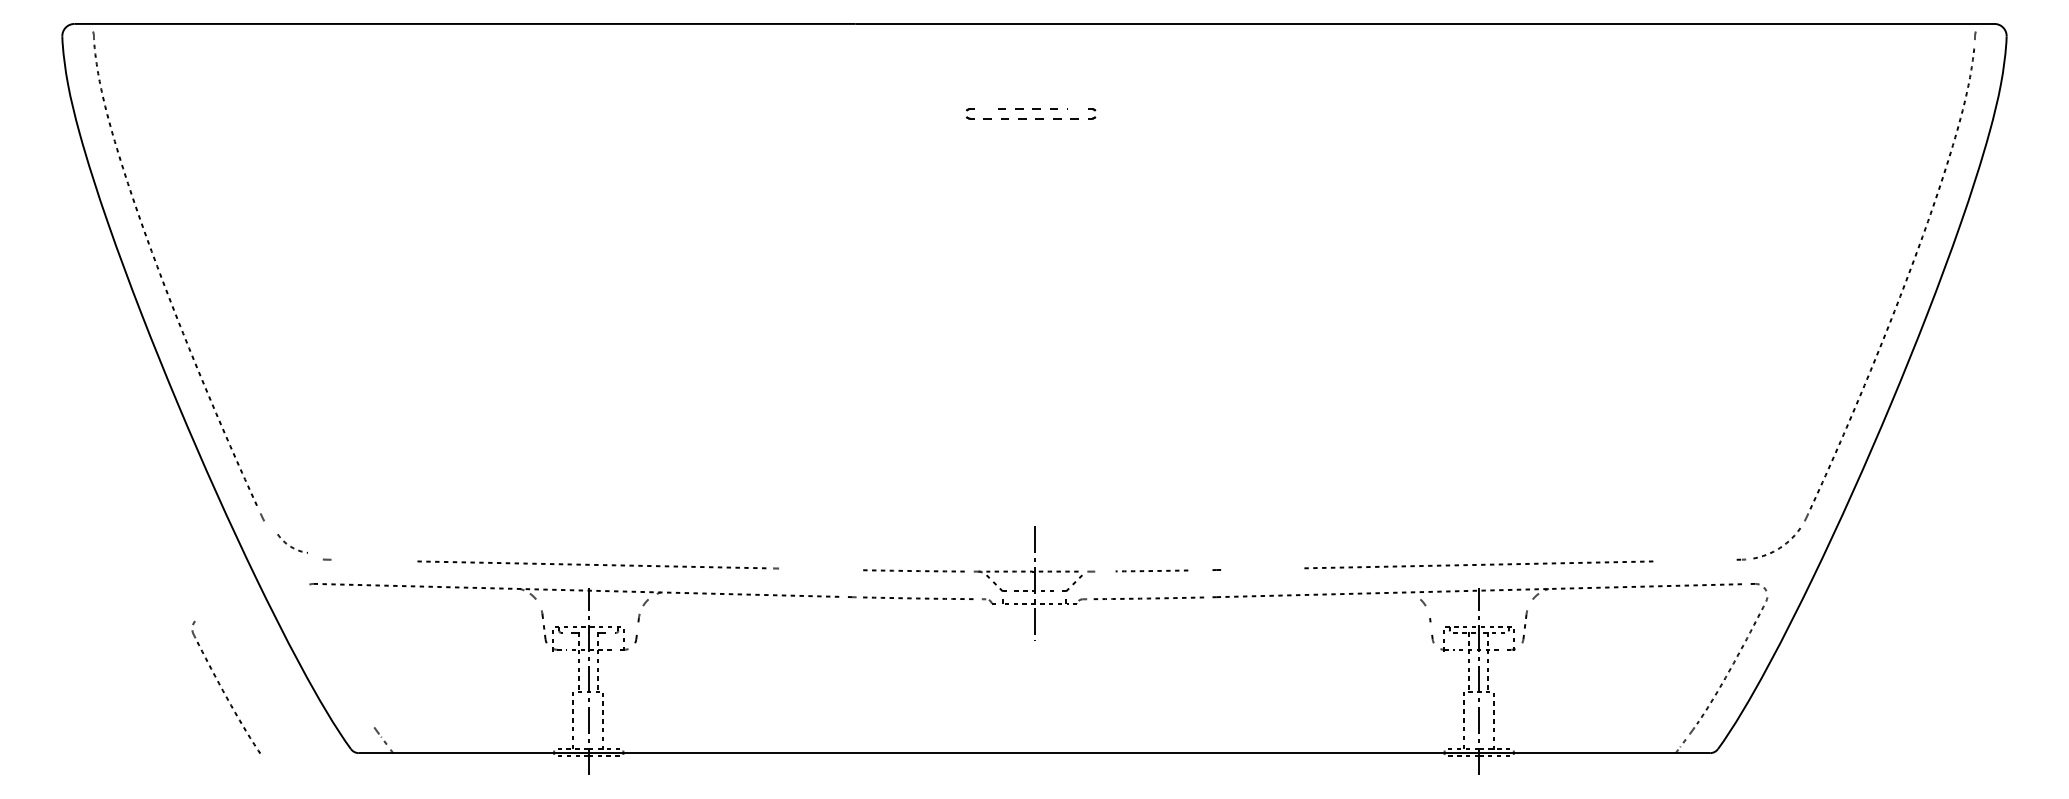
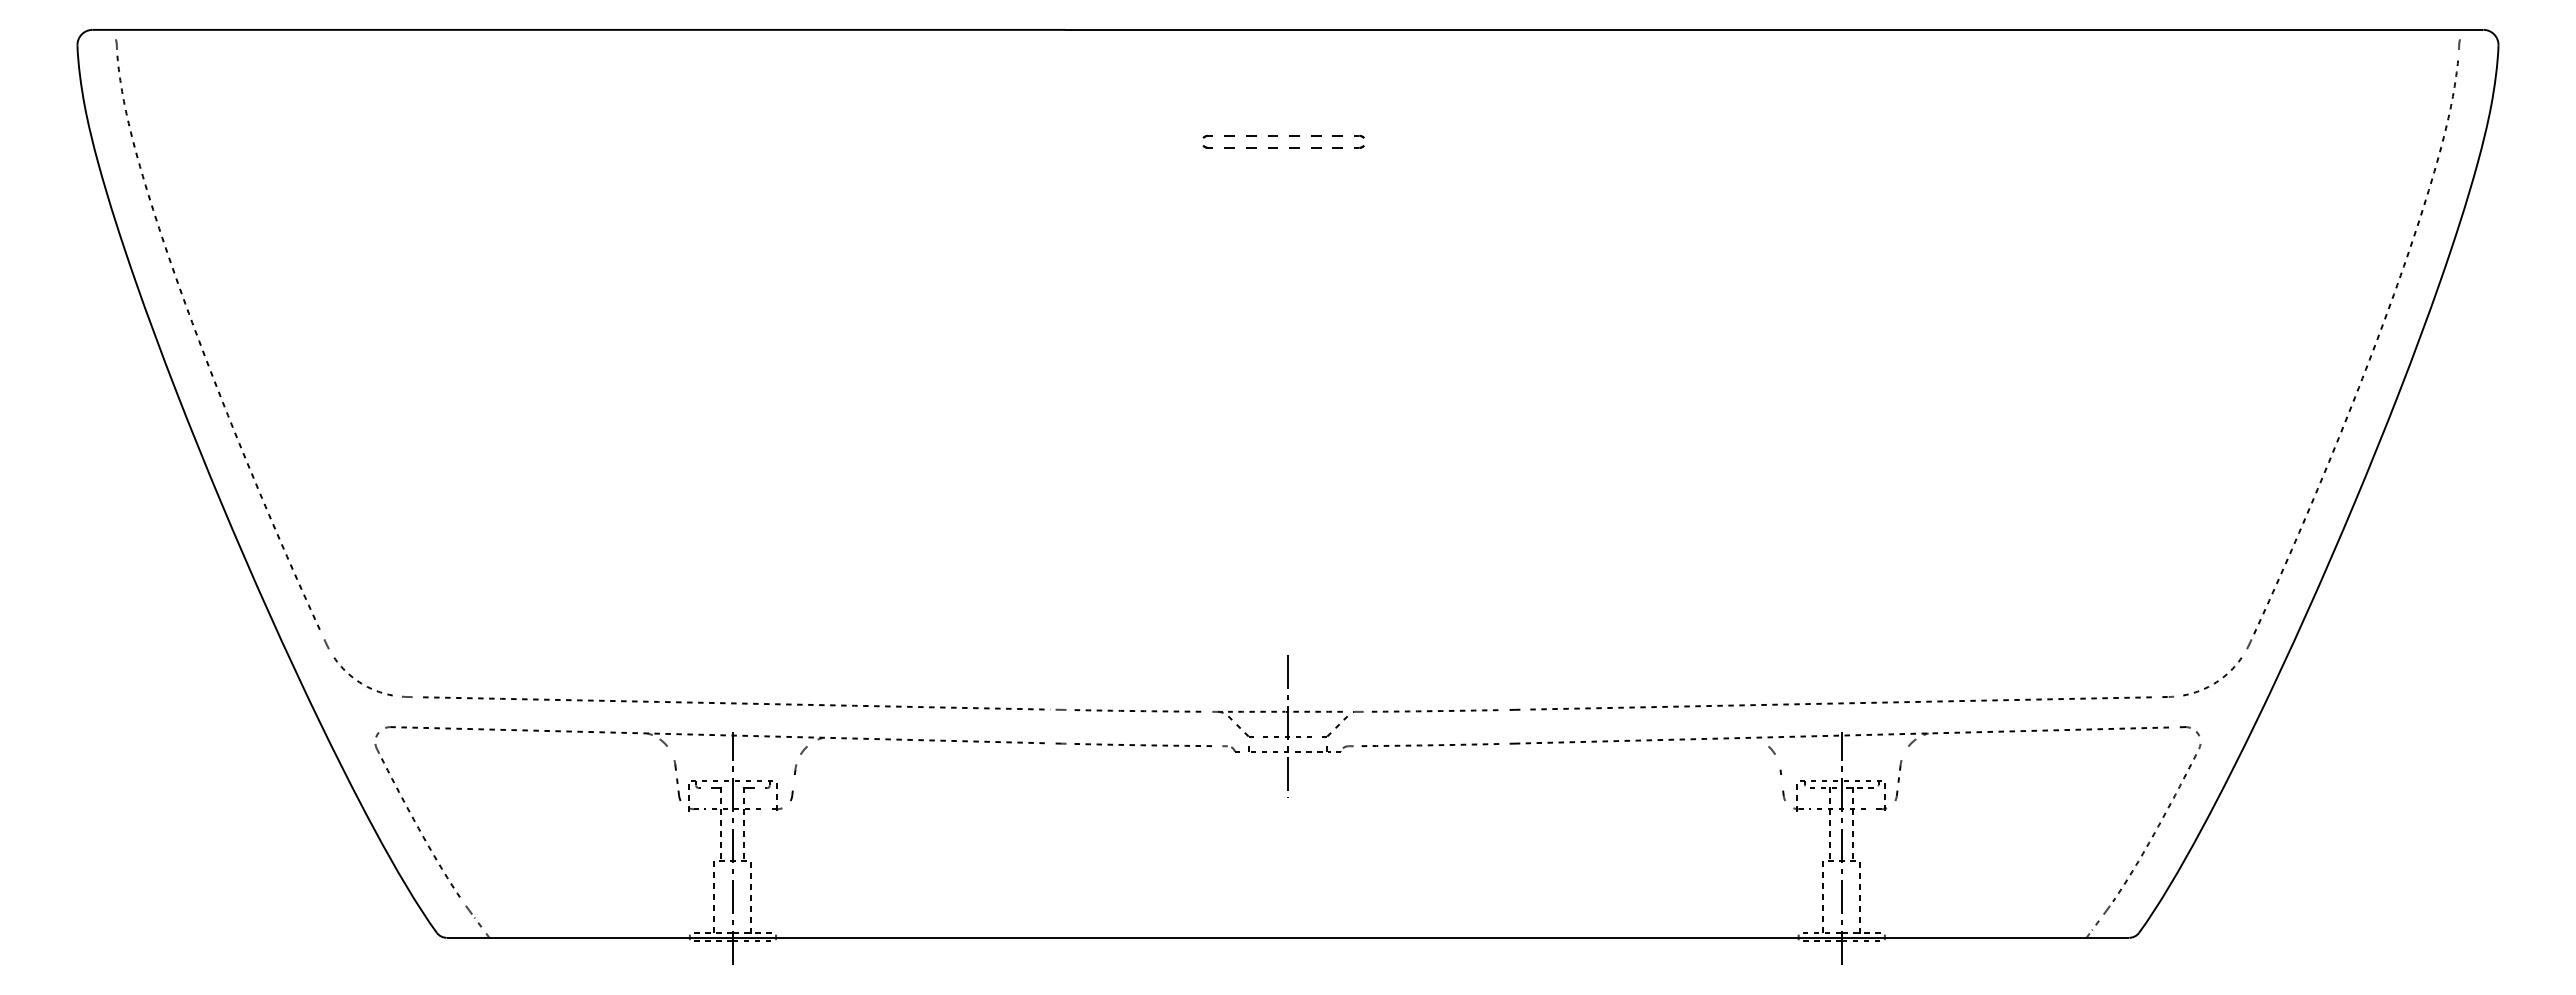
part: (1030, 108) -> (1283, 135), size x1.43
part: (291, 543) -> (362, 676), size x1.67
part: (598, 564) -> (744, 703), size x1.43
part: (1478, 564) -> (1840, 703), size x1.43
part: (1152, 570) -> (1435, 710), size x1.43
part: (226, 687) -> (417, 814), moved

